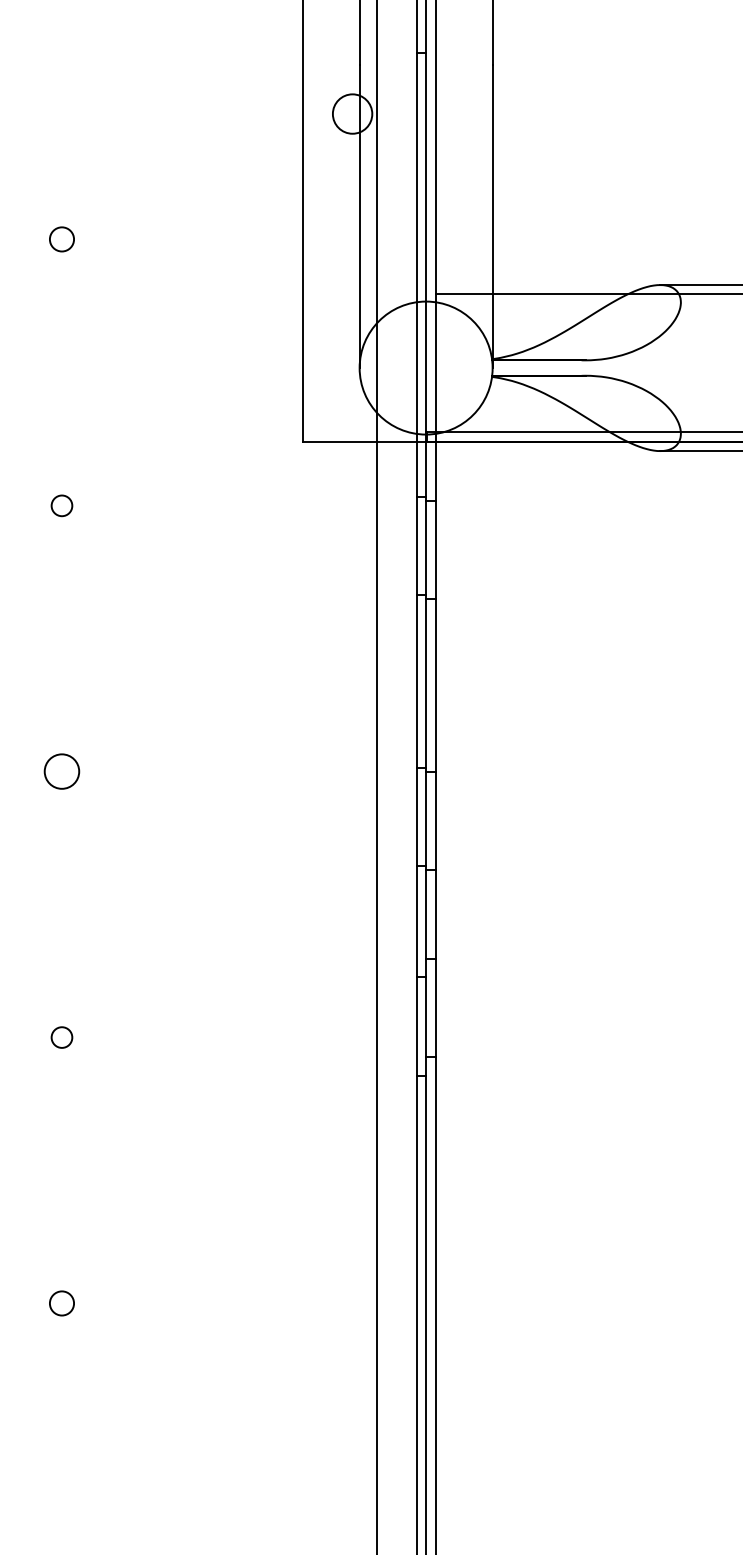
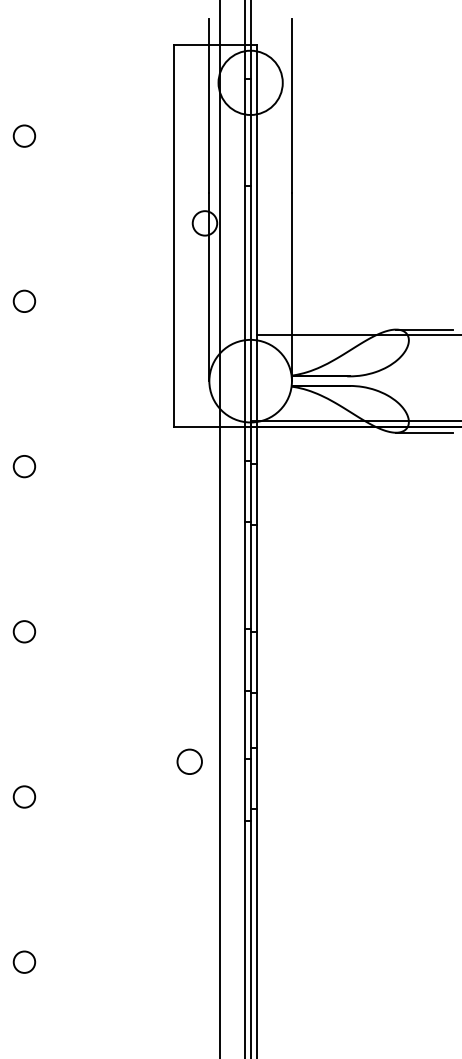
circle: (62, 238) -> (24, 300), size x1.43
circle: (62, 505) -> (24, 466), size x1.67
circle: (327, 980) -> (189, 761), added
circle: (62, 1036) -> (24, 796), size x1.67
circle: (62, 1302) -> (24, 961), size x1.43

